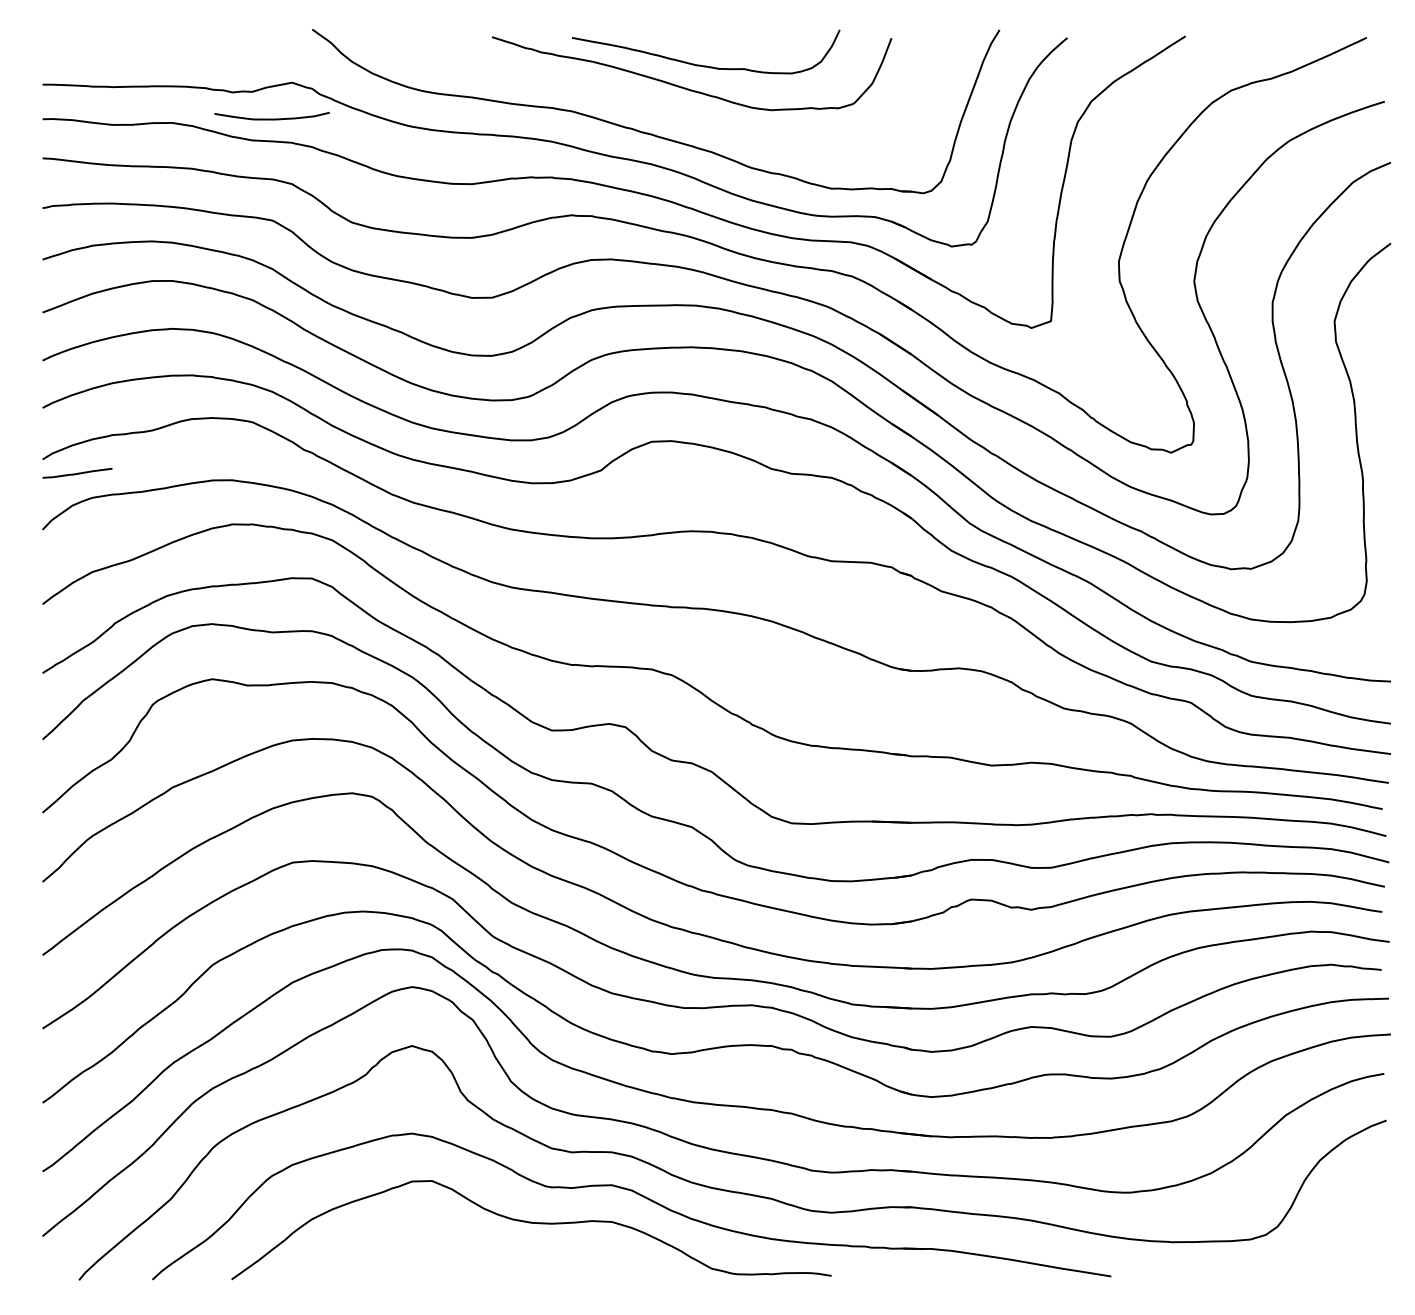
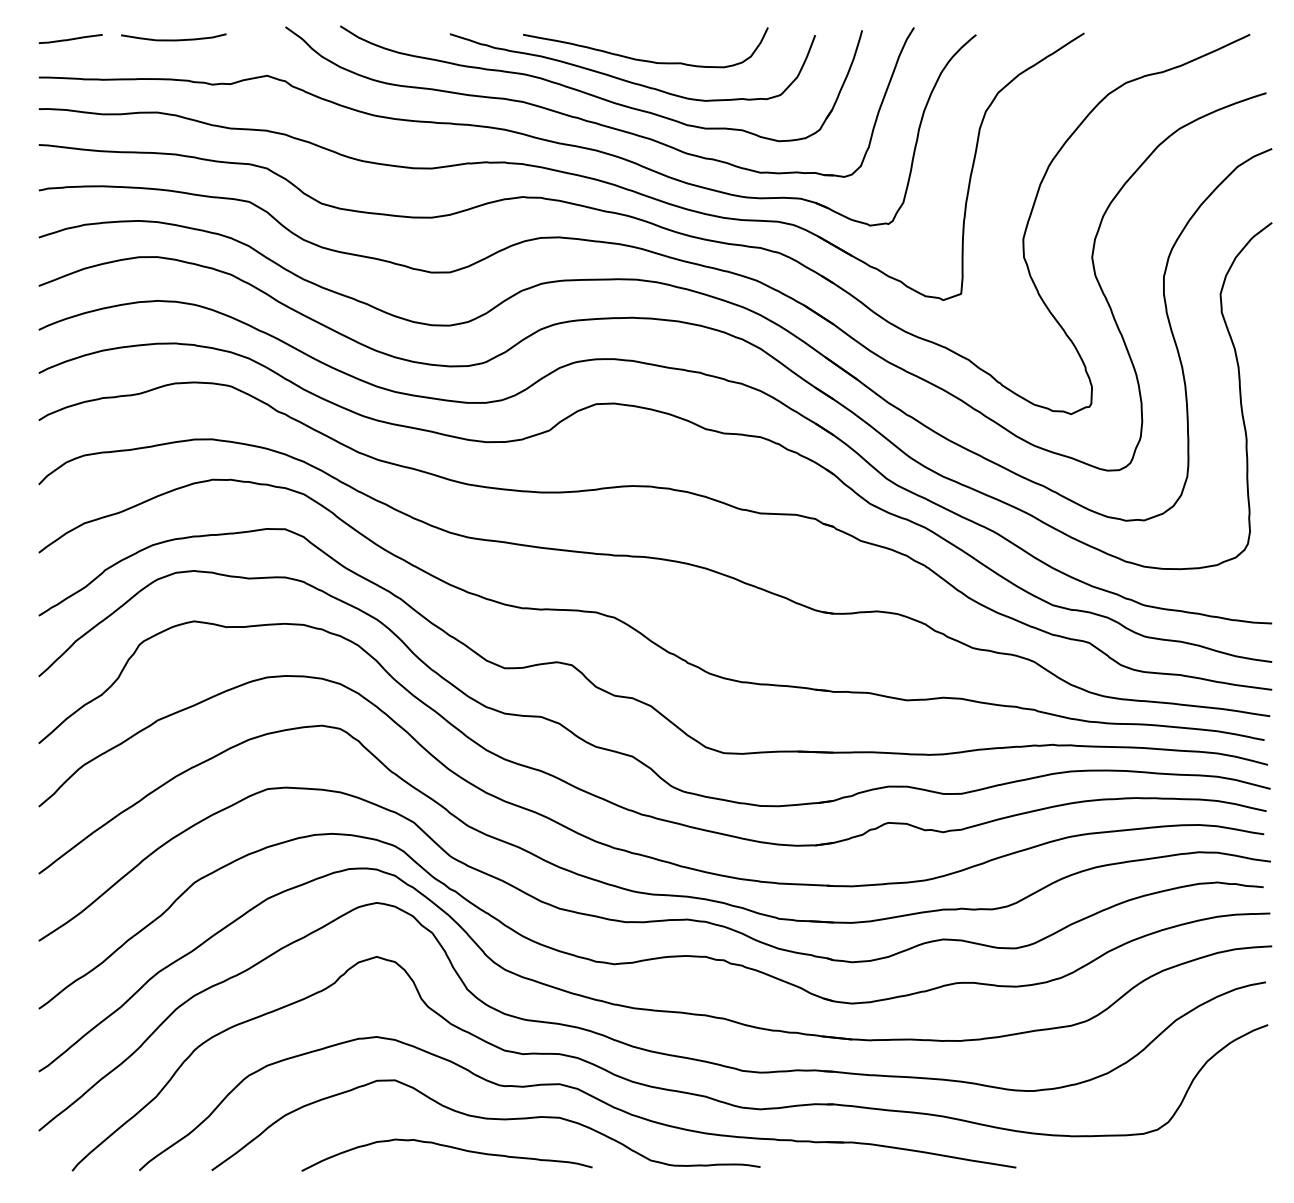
part: (652, 104) -> (596, 95), added
curve: (271, 118) -> (173, 39), moved
line: (77, 473) -> (70, 39), moved
curve: (489, 1254) -> (447, 1147), added

